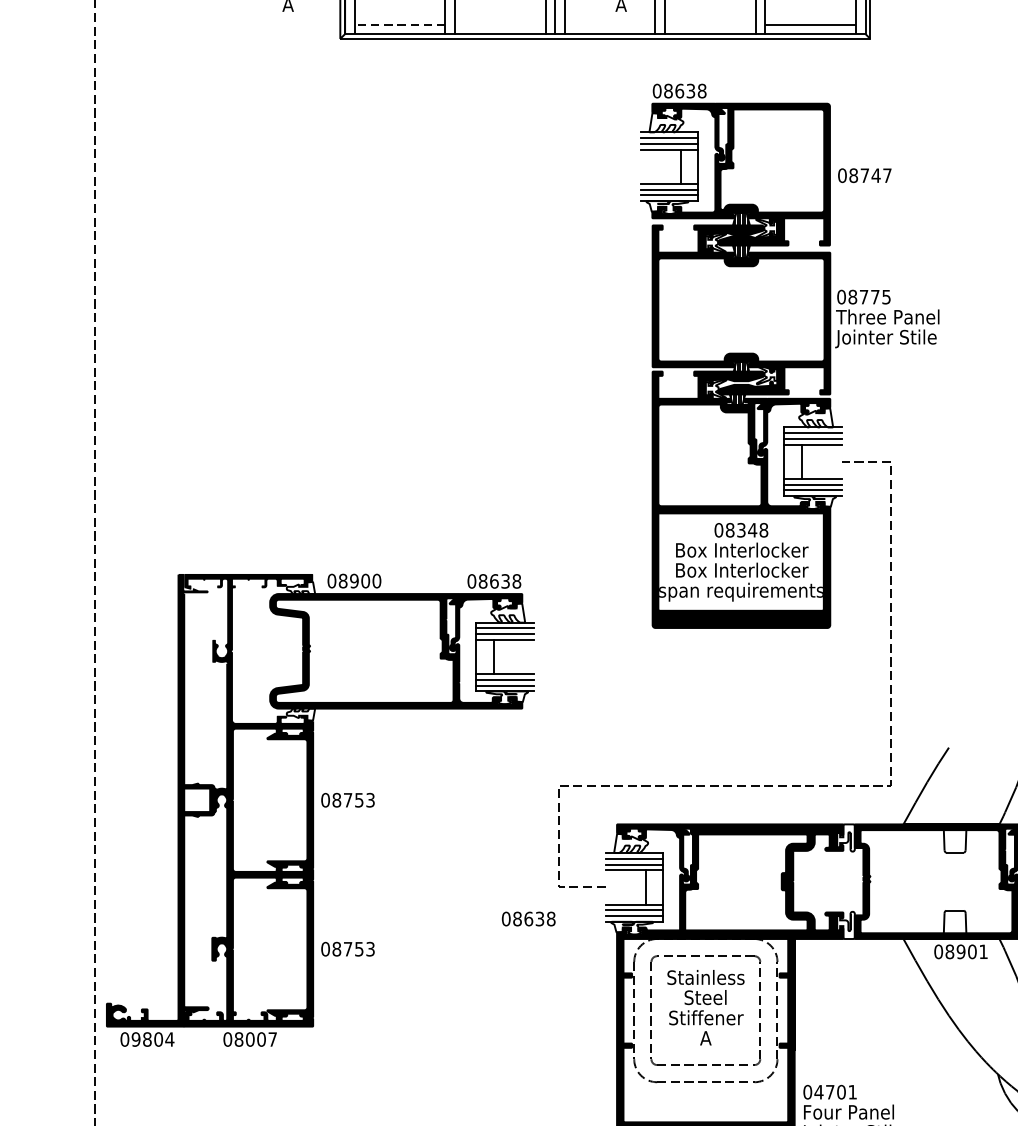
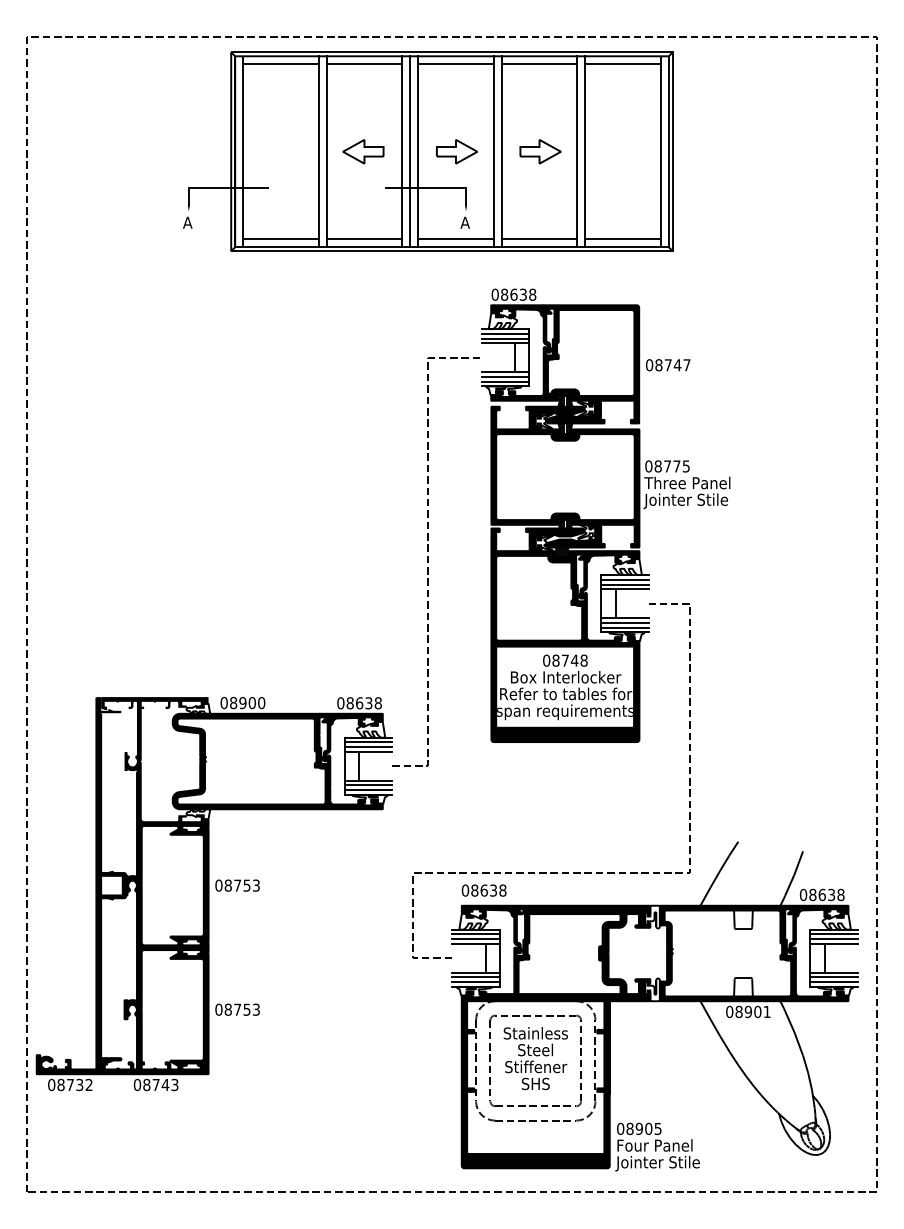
line: (399, 24) -> (280, 239), dashed -> solid
line: (500, 24) -> (364, 239), added
line: (609, 24) -> (455, 239), added
line: (710, 24) -> (539, 239), added
line: (577, 411) -> (428, 561), added
text: (740, 530) -> (564, 660), 08348 -> 08748
text: (742, 569) -> (566, 693), Box Interlocker -> Refer to tables for
text: (527, 918) -> (483, 890), moved
text: (705, 1037) -> (535, 1083), A -> SHS
text: (152, 1038) -> (74, 1084), 09804 -> 08732
text: (261, 1038) -> (165, 1084), 08007 -> 08743
text: (835, 1091) -> (643, 1128), 04701 -> 08905

